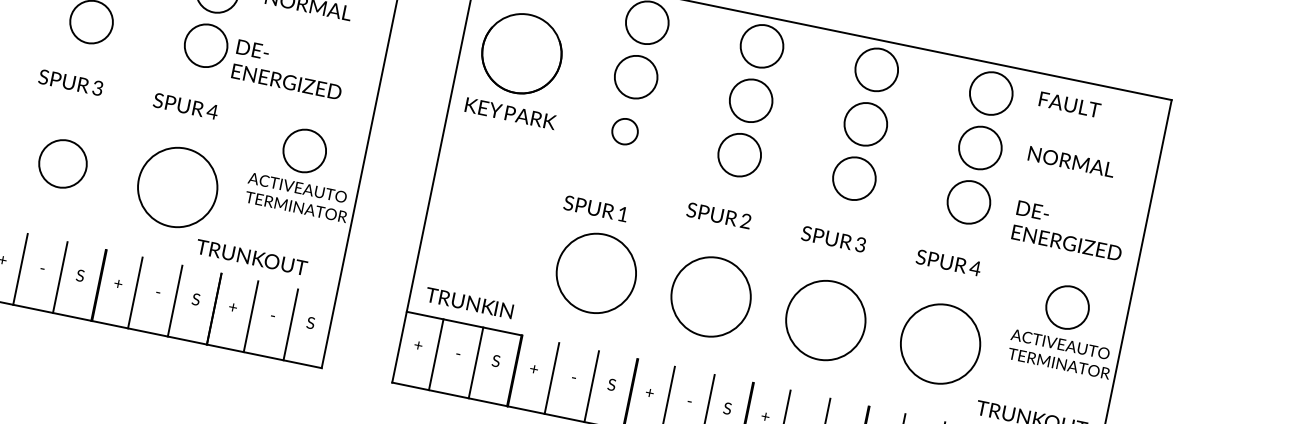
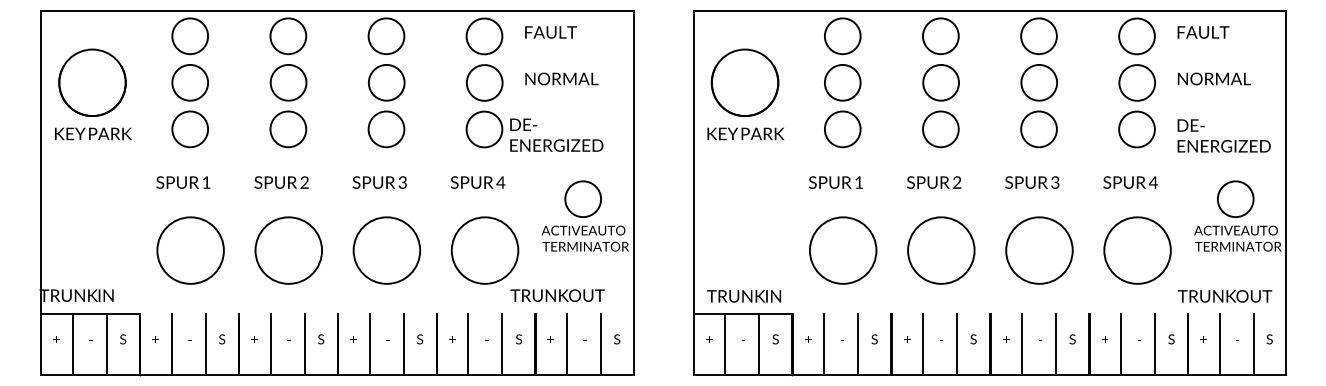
circle: (624, 131) -> (842, 129), size x1.67
circle: (62, 163) -> (386, 250), size x1.67
text: (595, 208) -> (835, 182), moved

